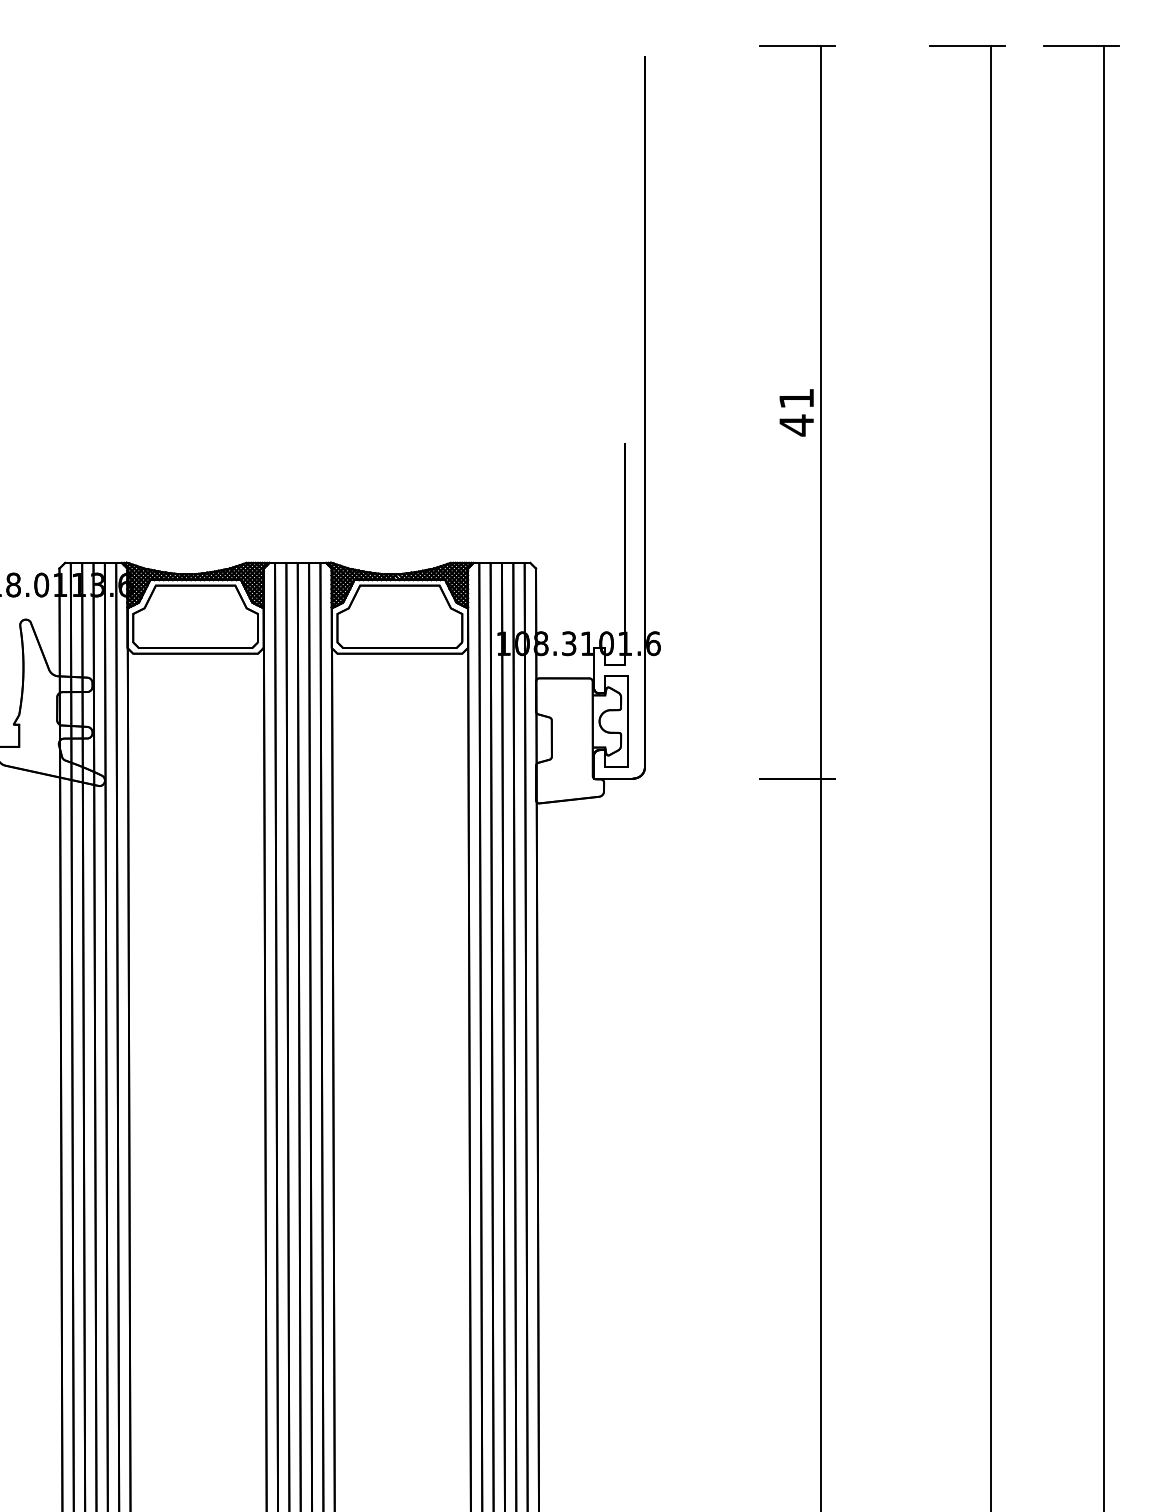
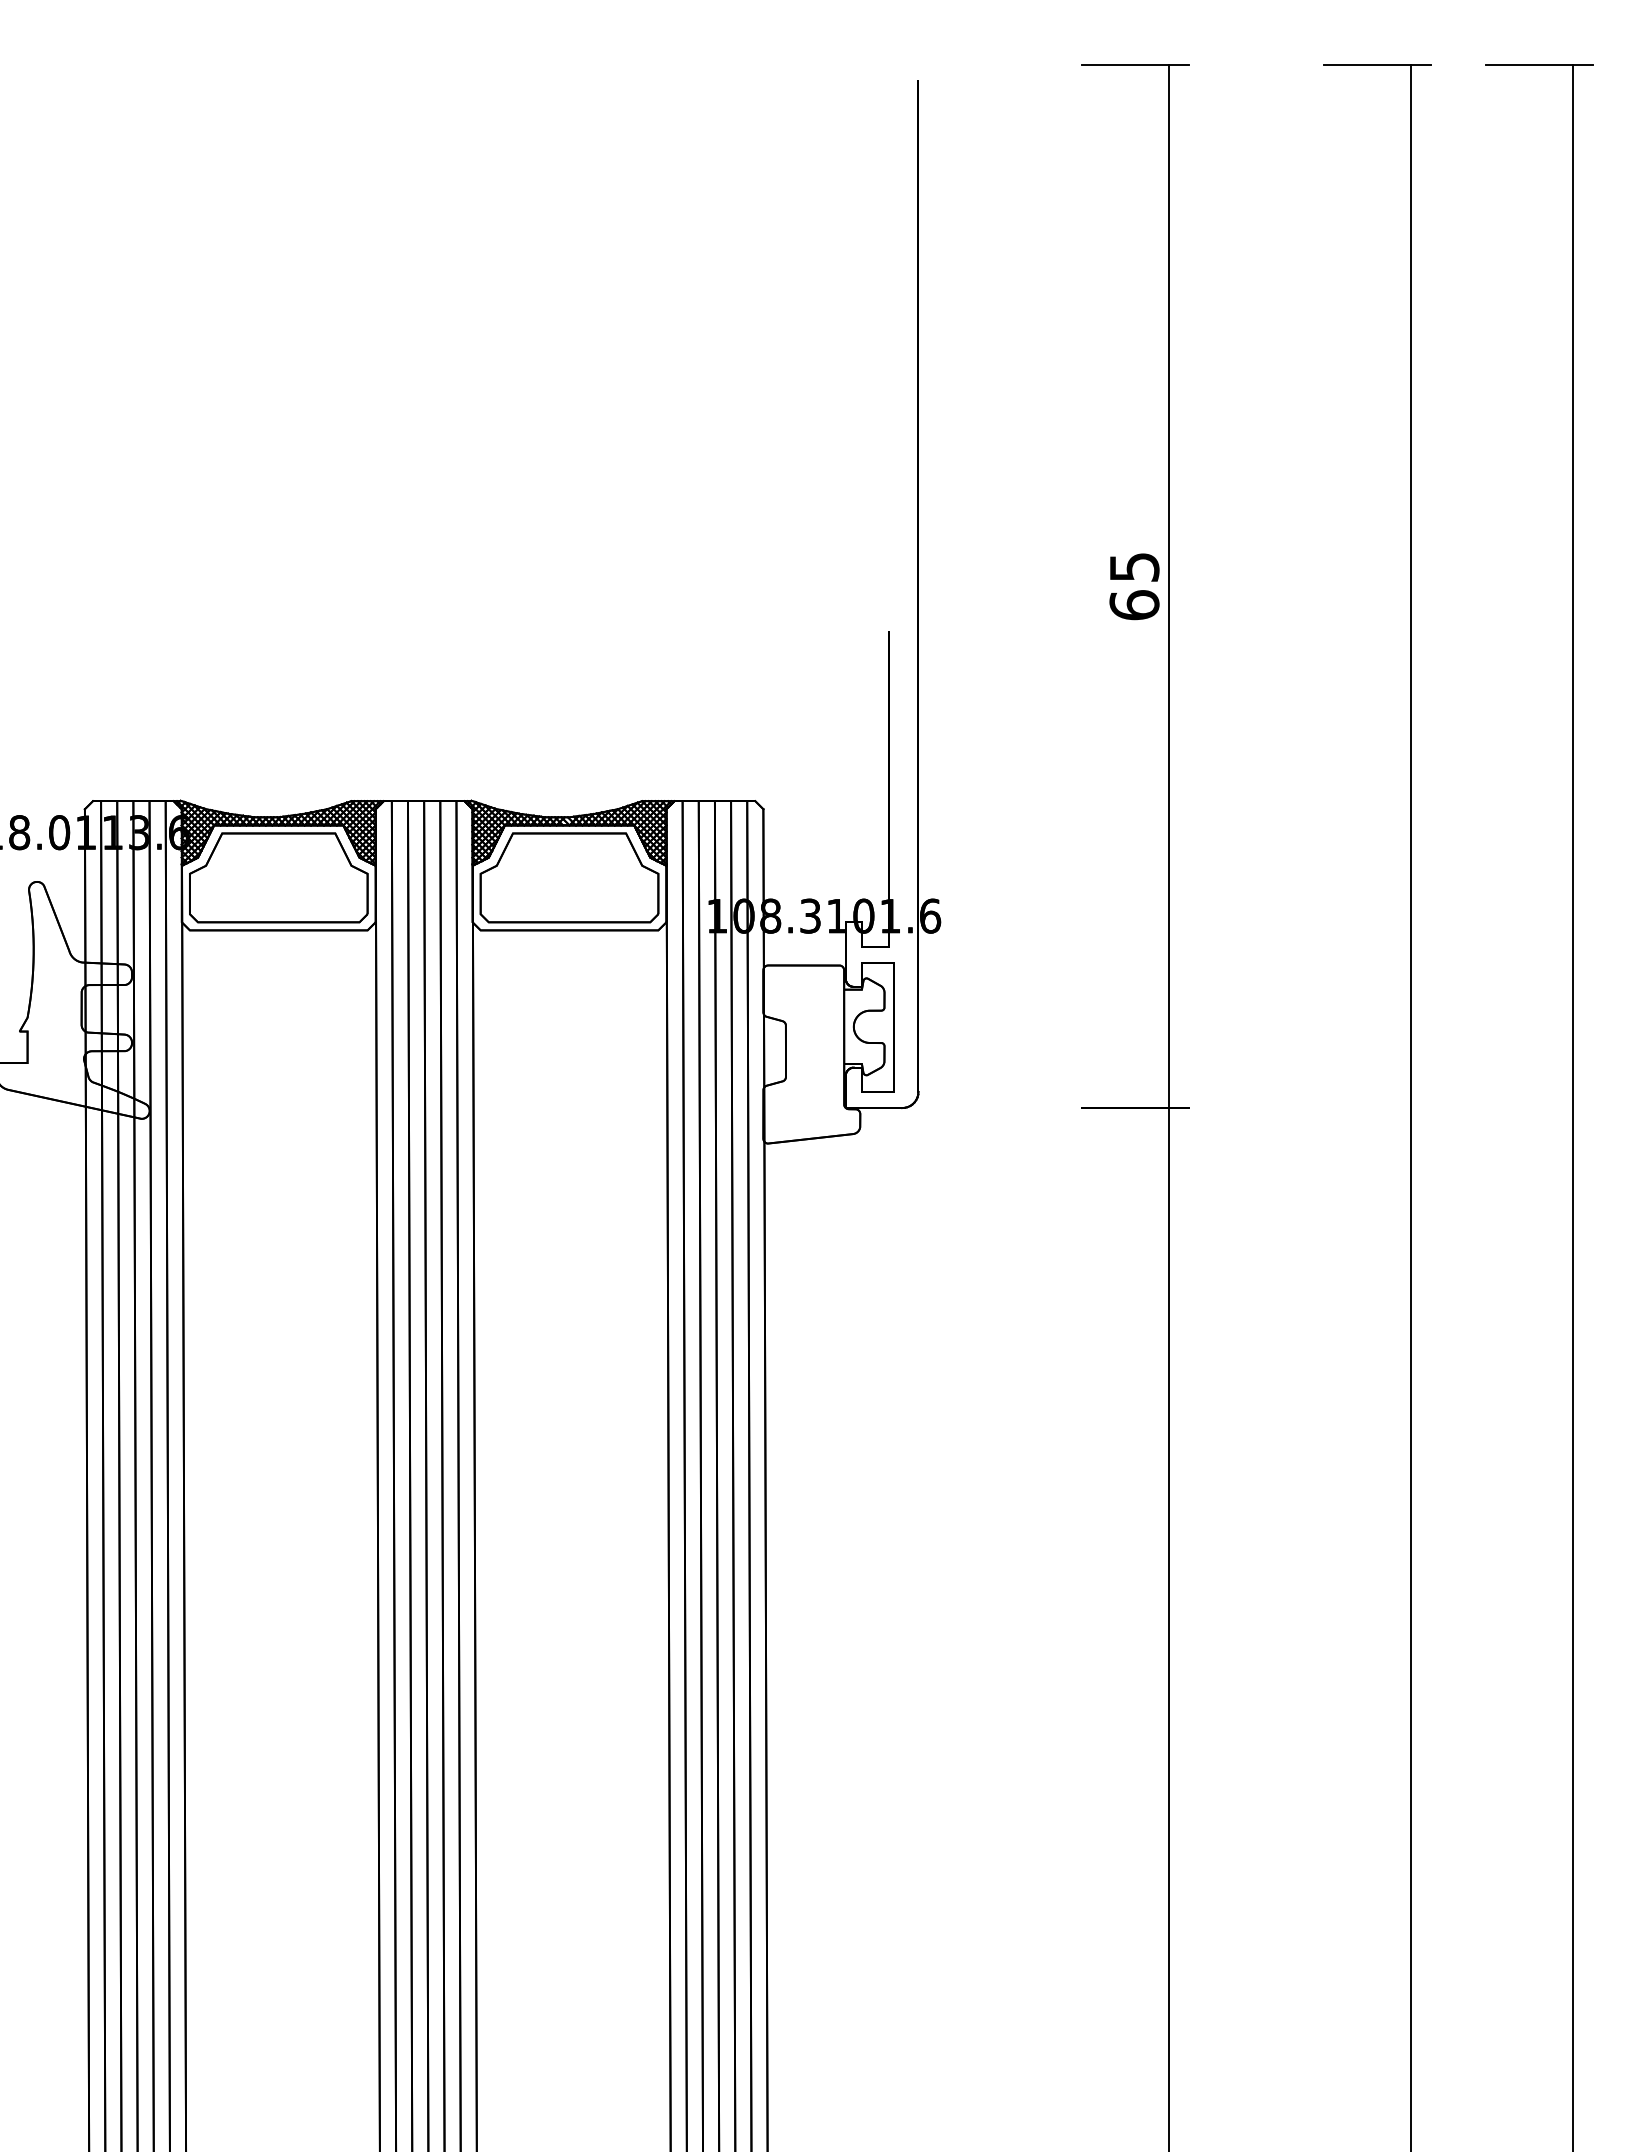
text: (796, 412) -> (1134, 587), 41 -> 65

